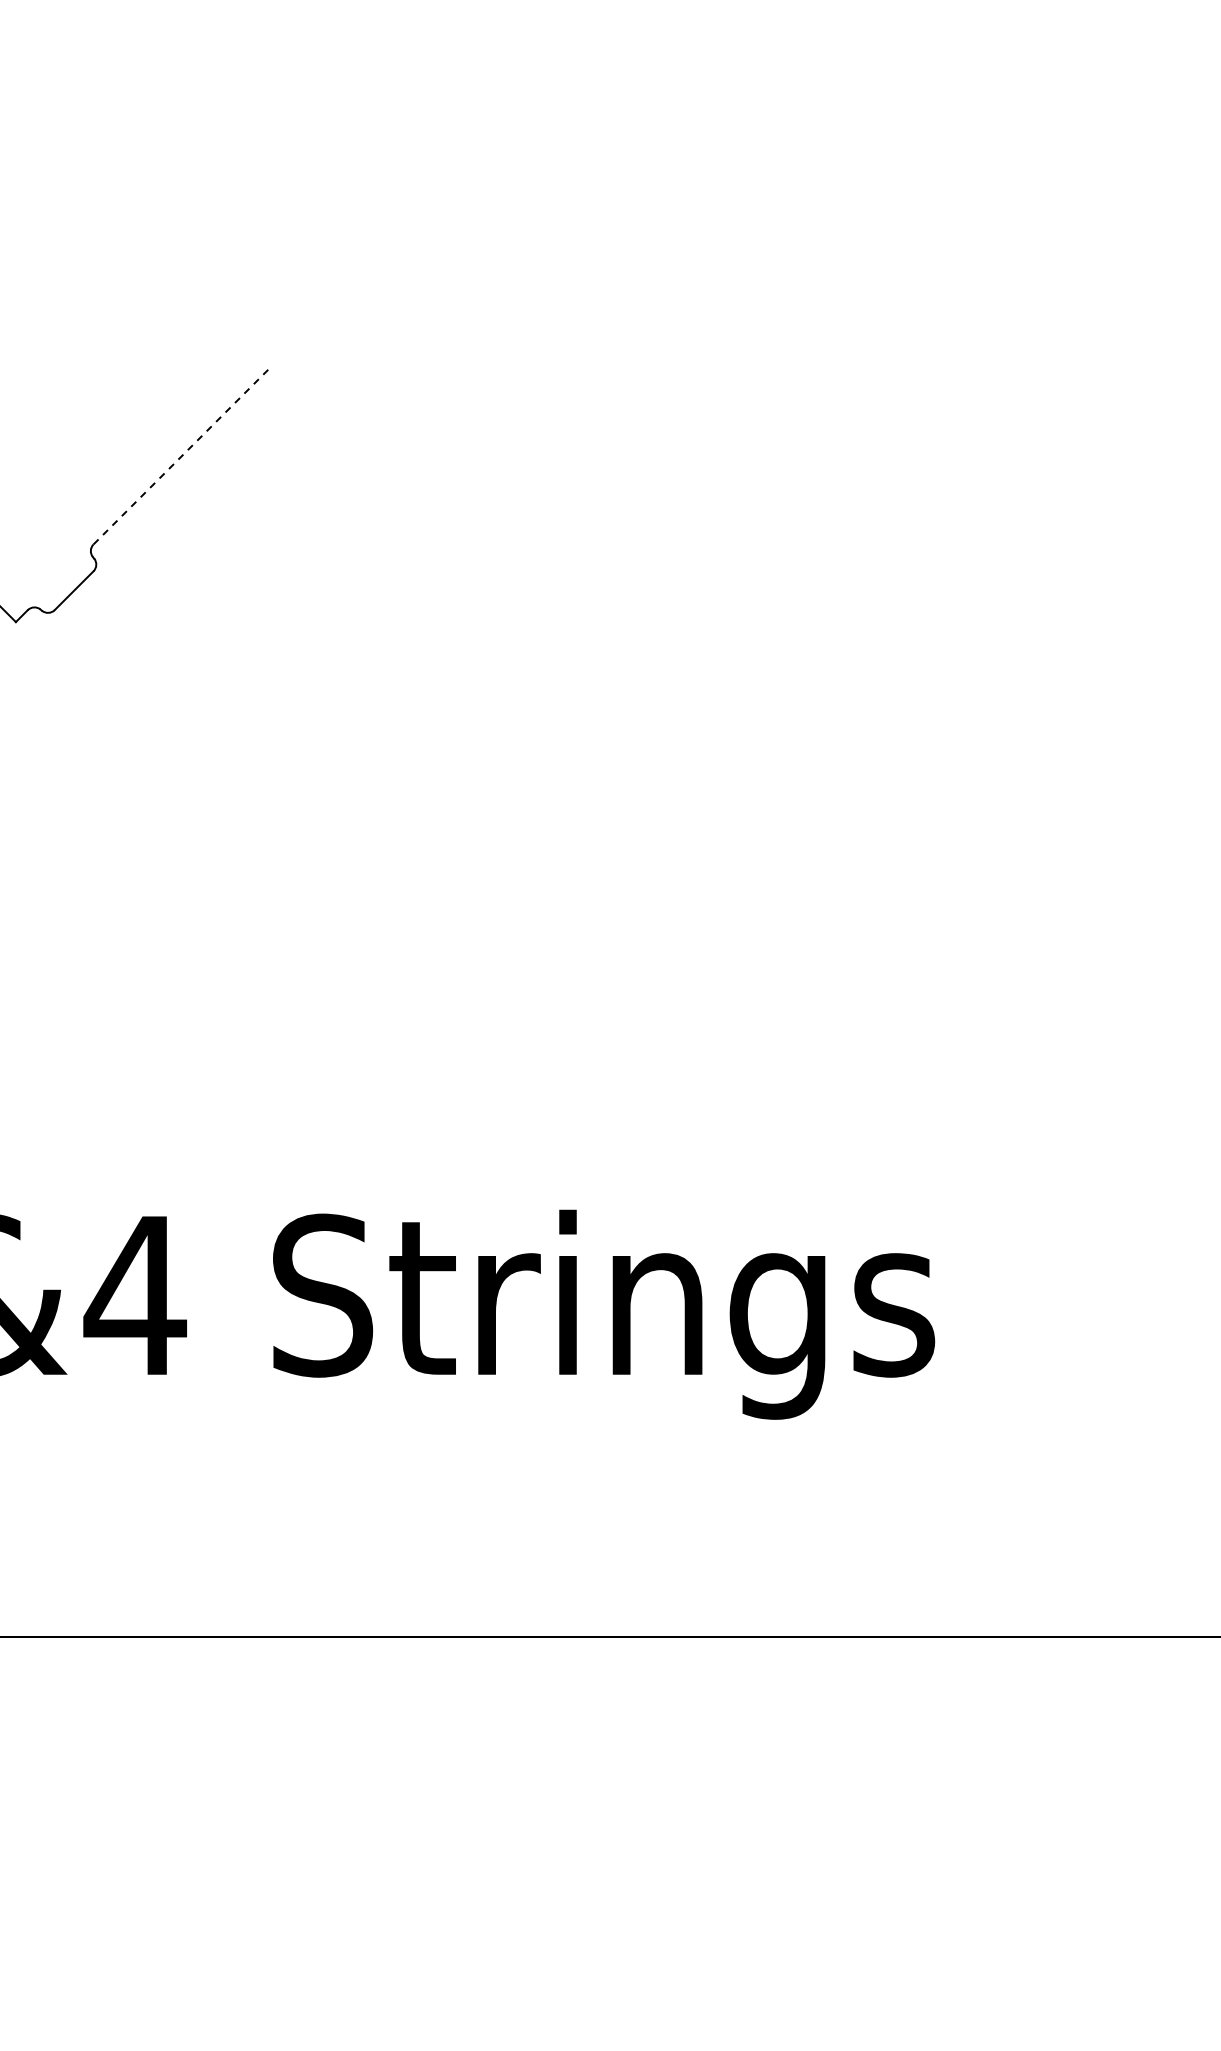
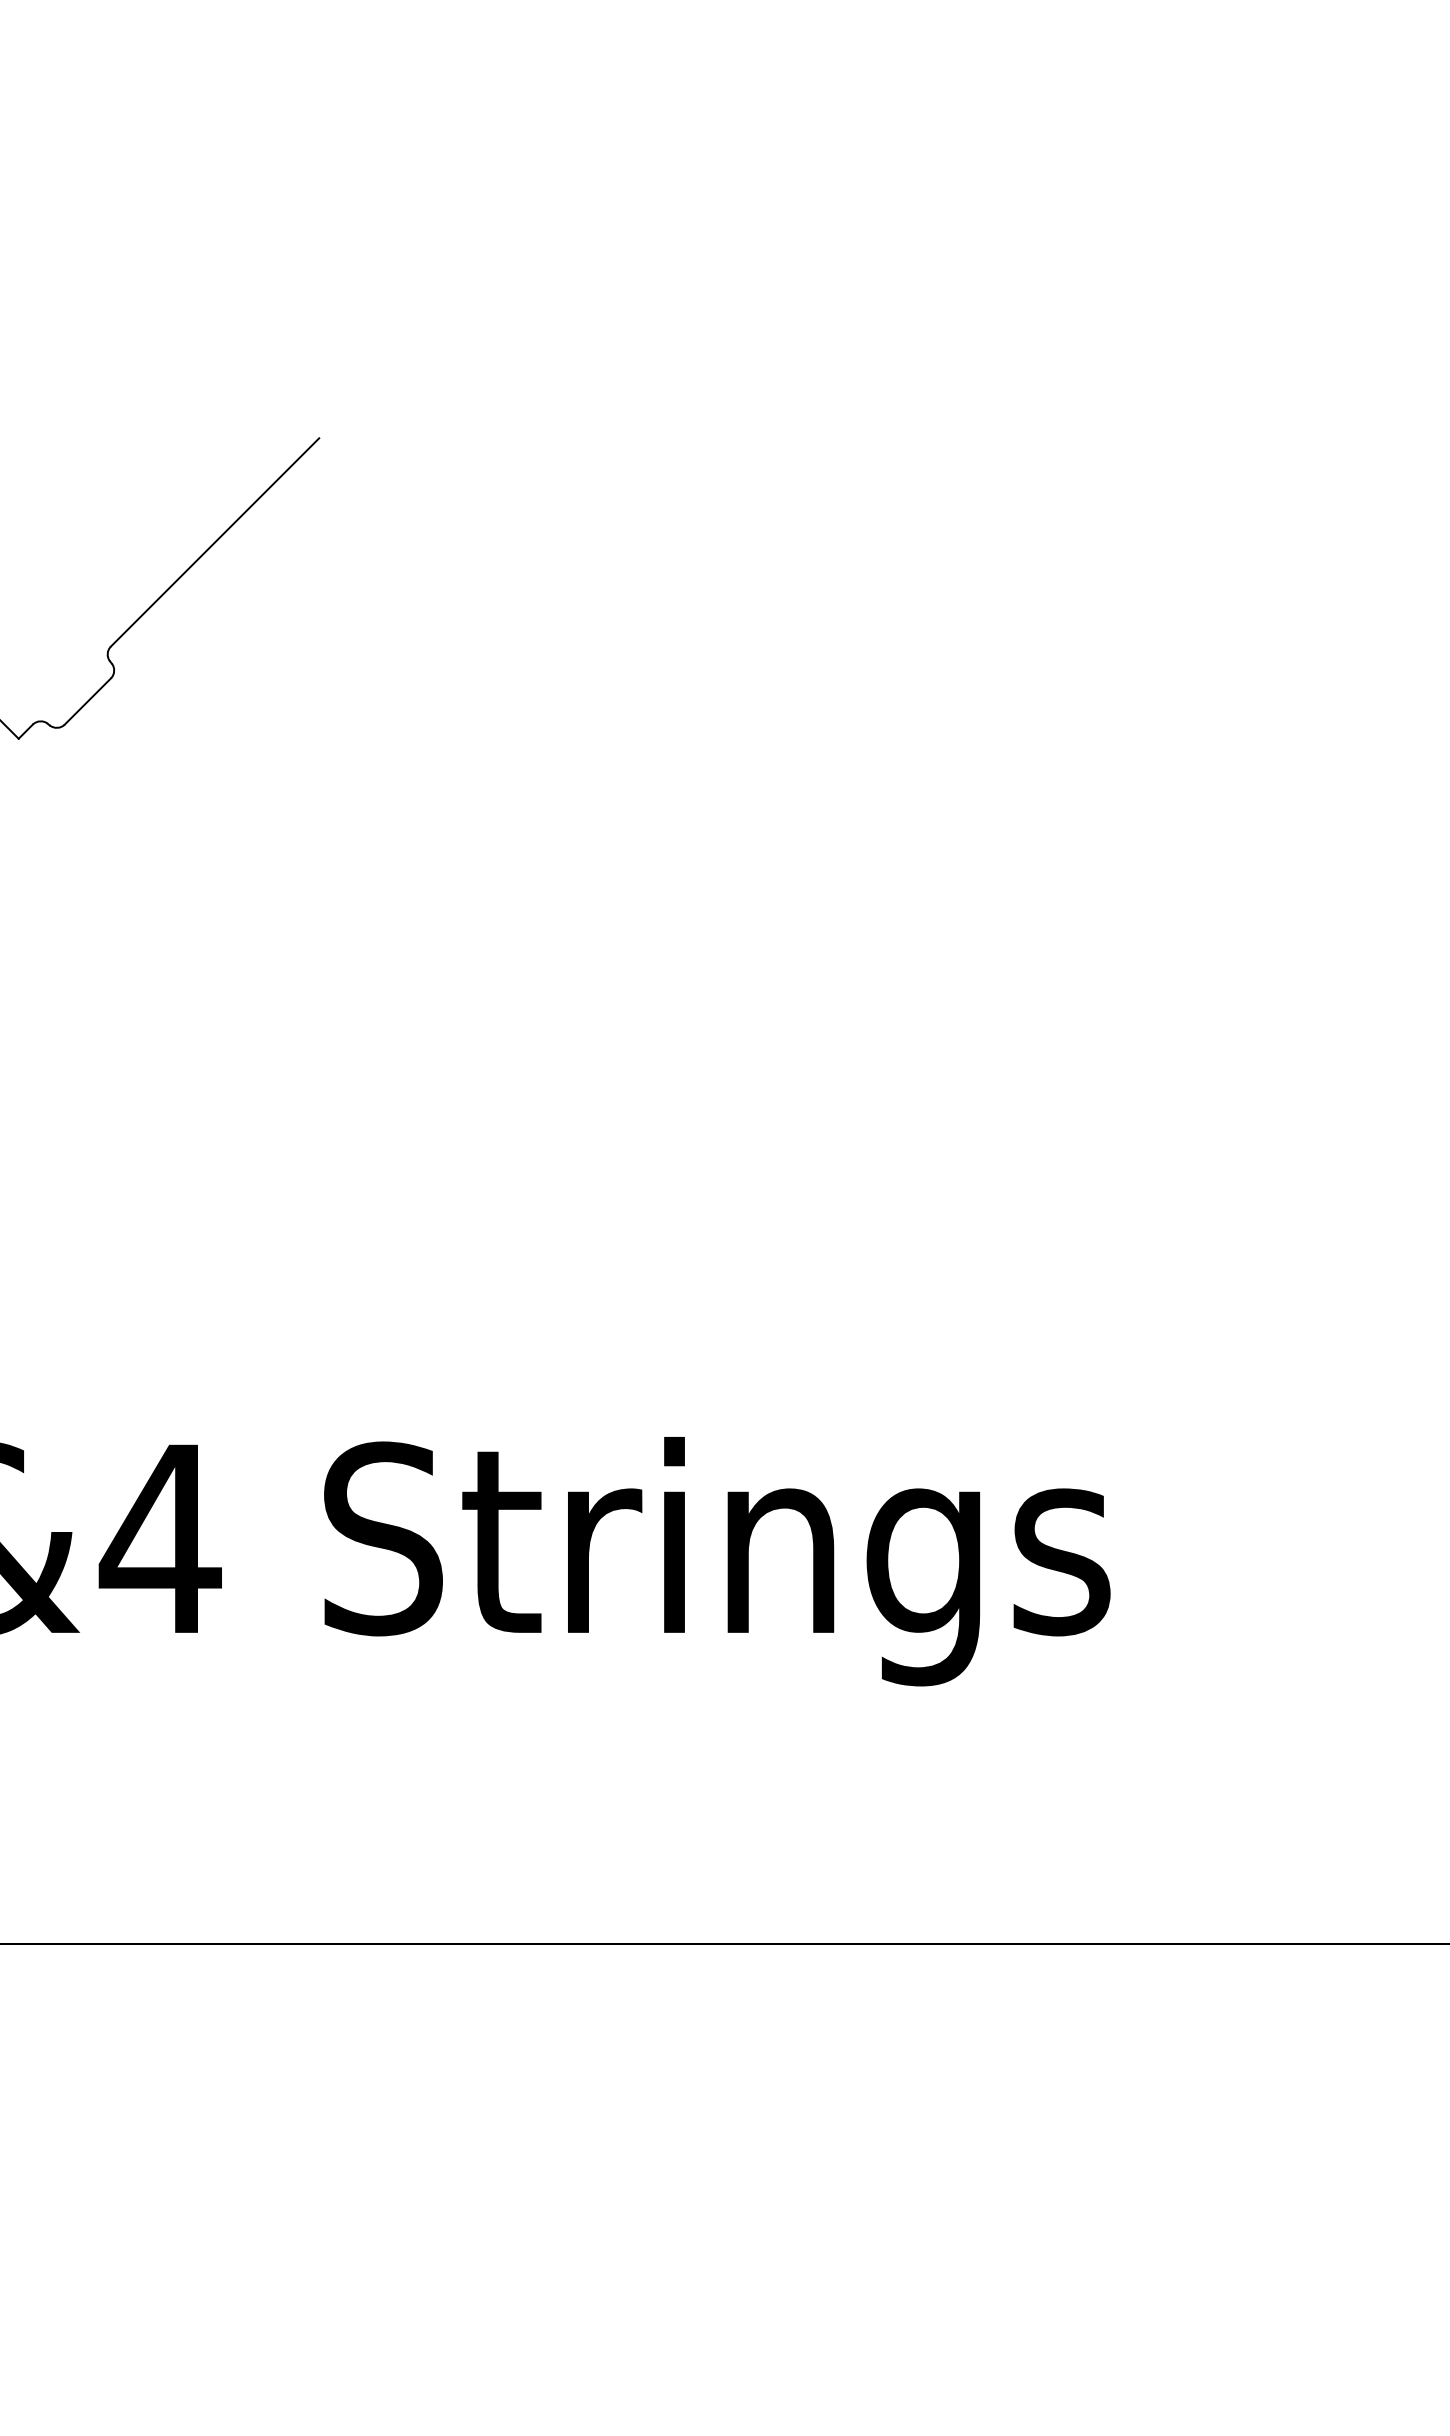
line: (181, 456) -> (215, 542), dashed -> solid

